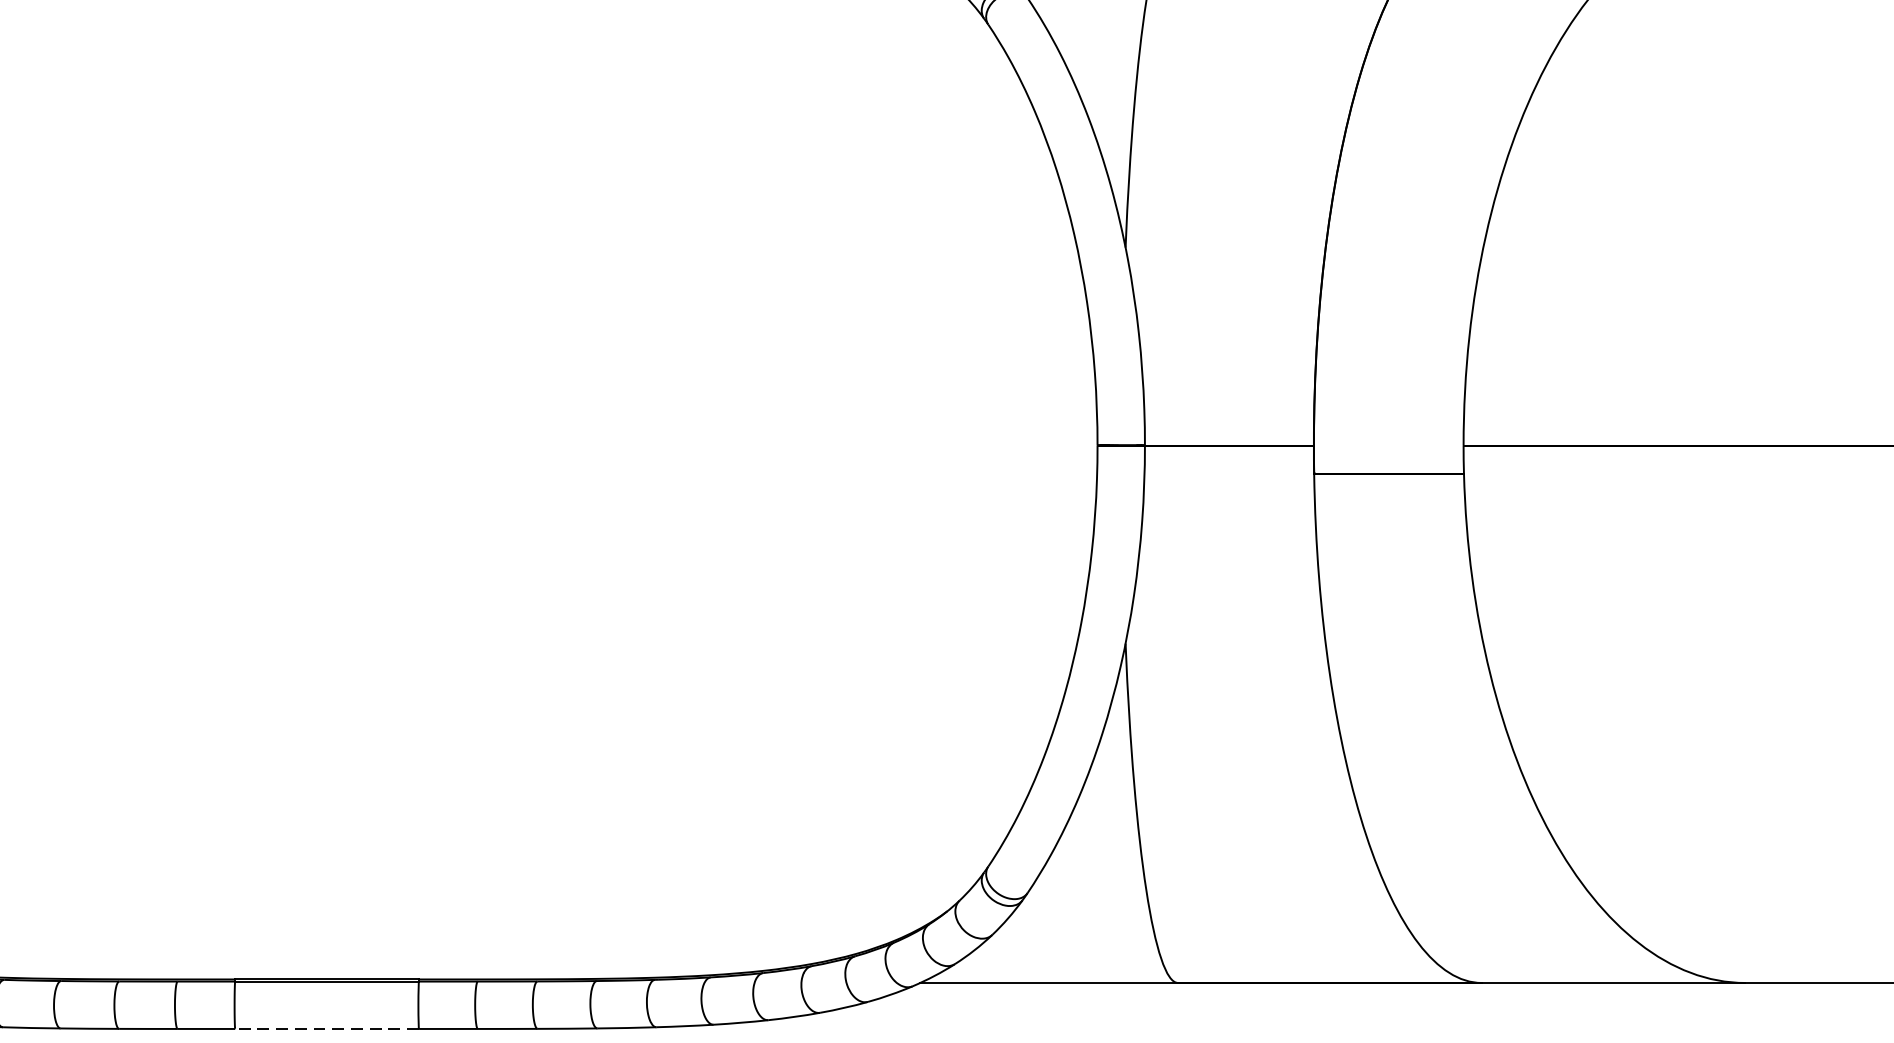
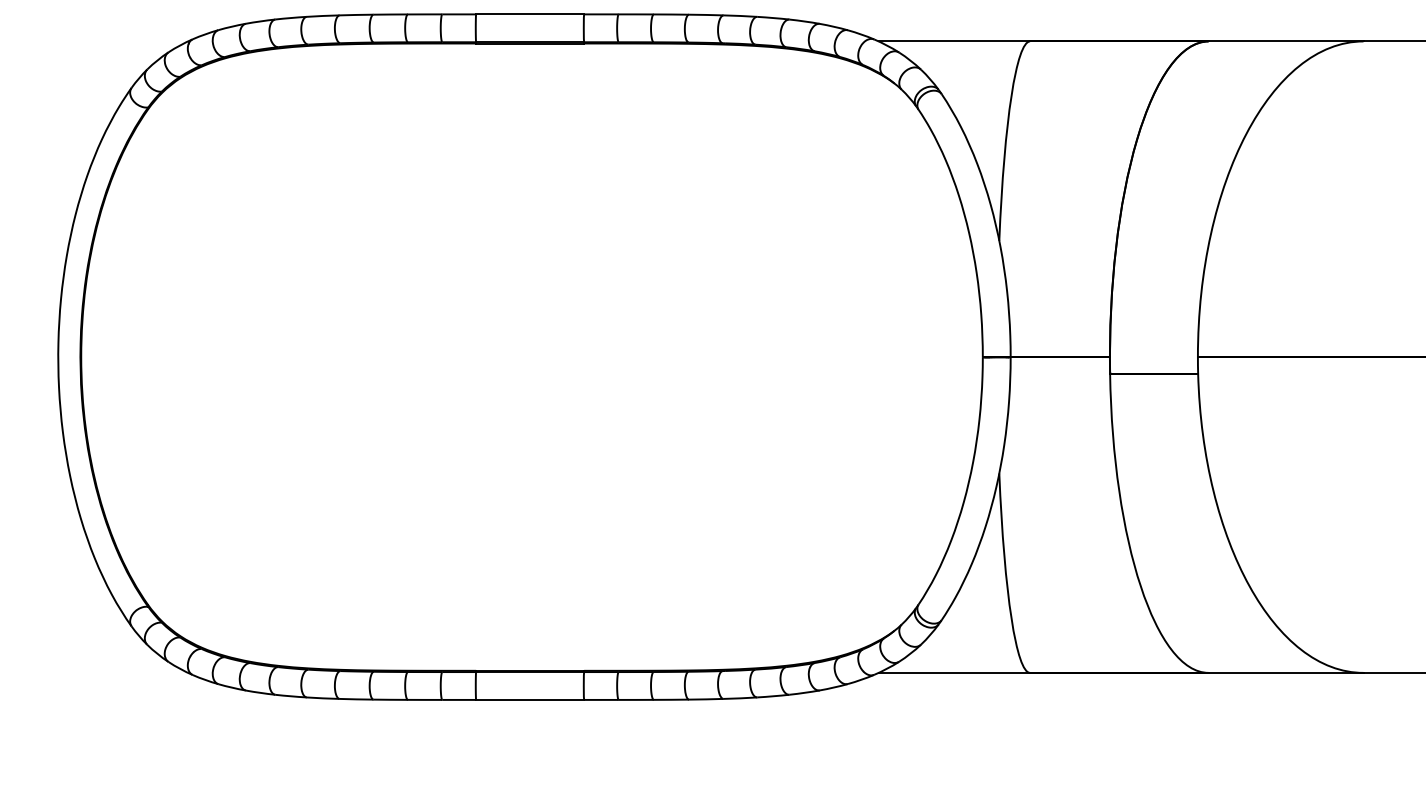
line: (327, 1028) -> (530, 699), dashed -> solid

